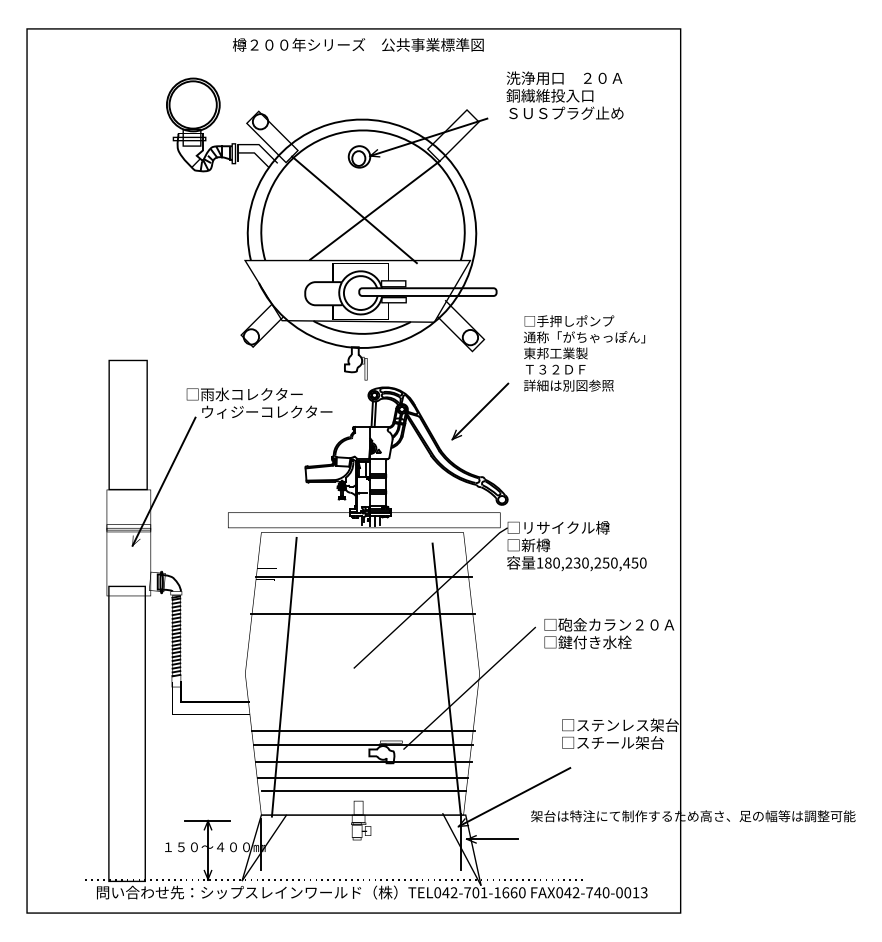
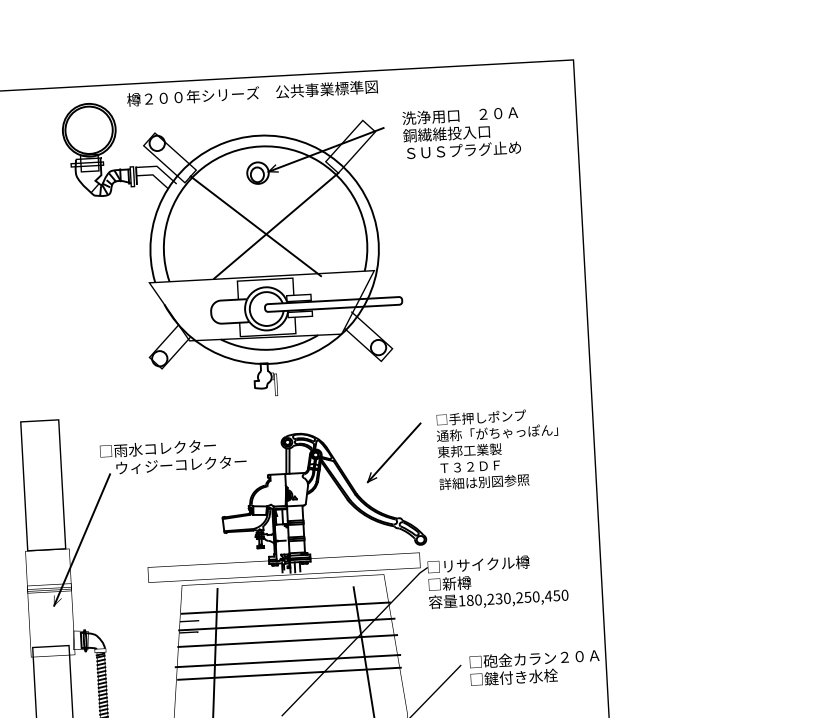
part: (331, 228) -> (233, 246), moved
text: (584, 353) -> (498, 449), moved
line: (363, 560) -> (285, 607), added
line: (363, 593) -> (287, 640), added
line: (363, 626) -> (289, 673), added

